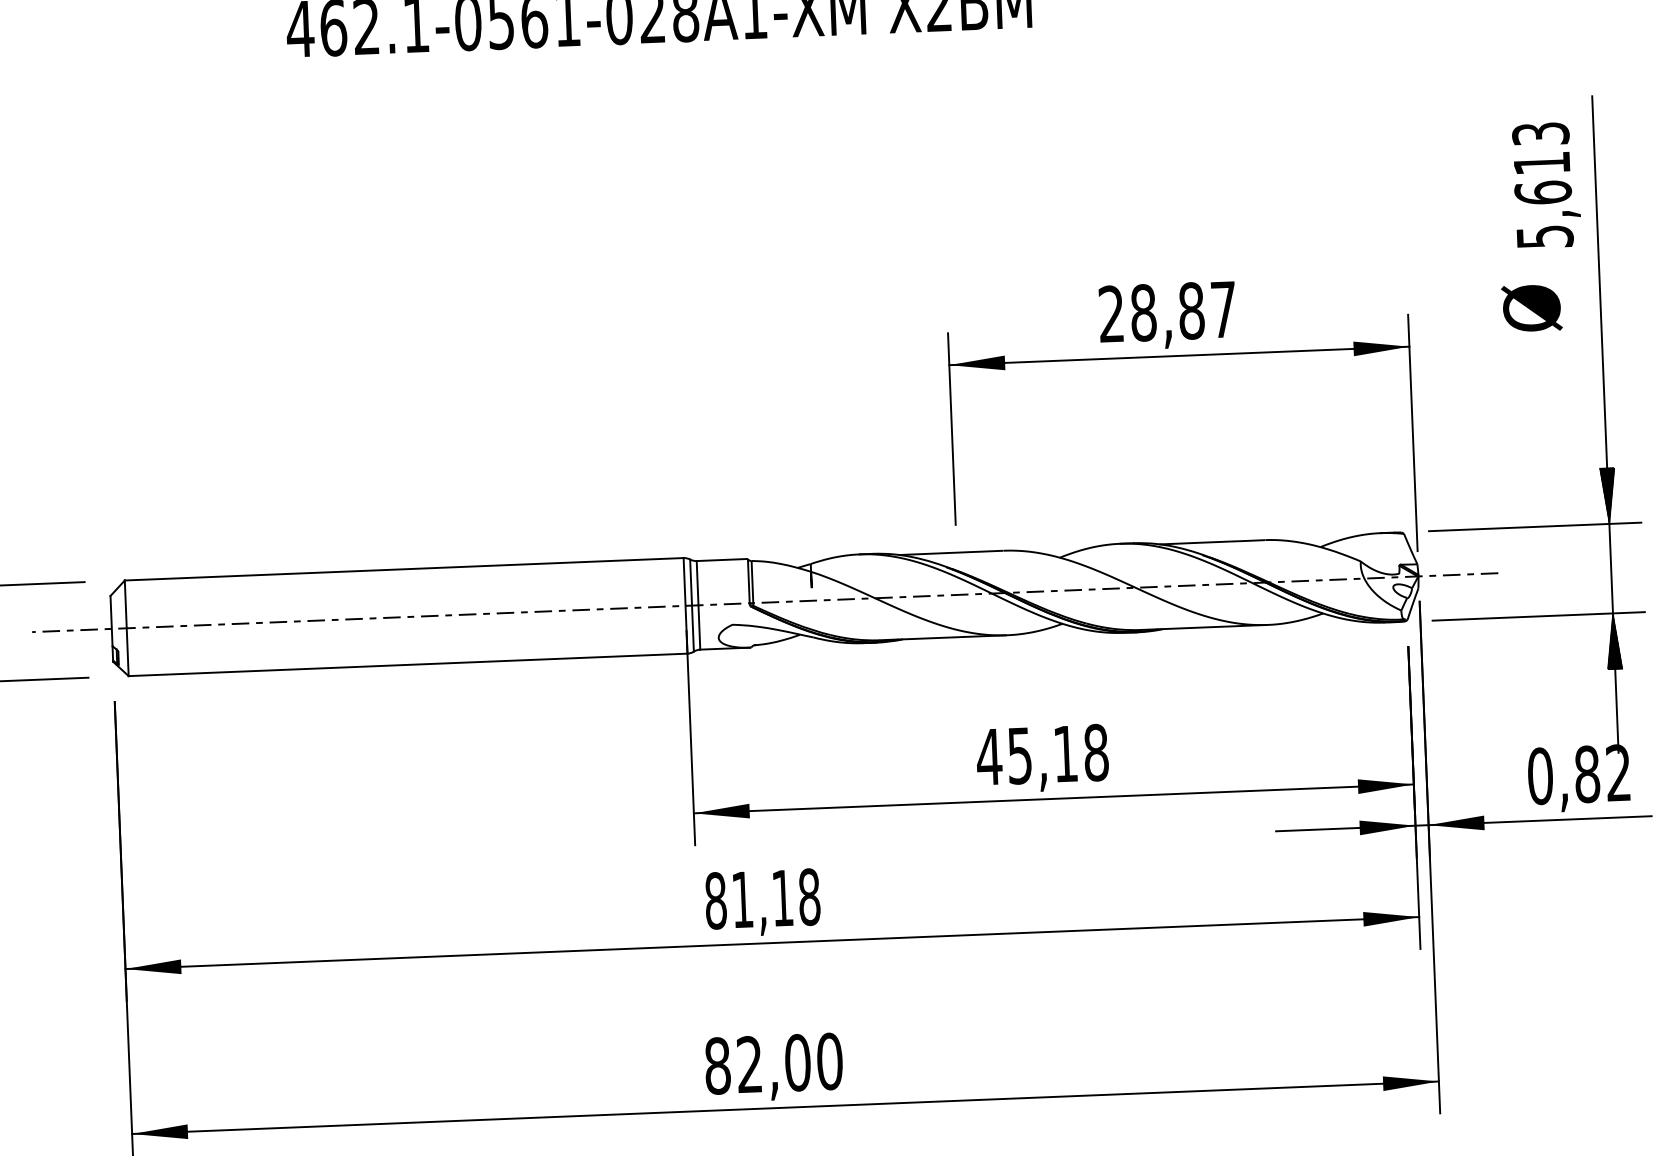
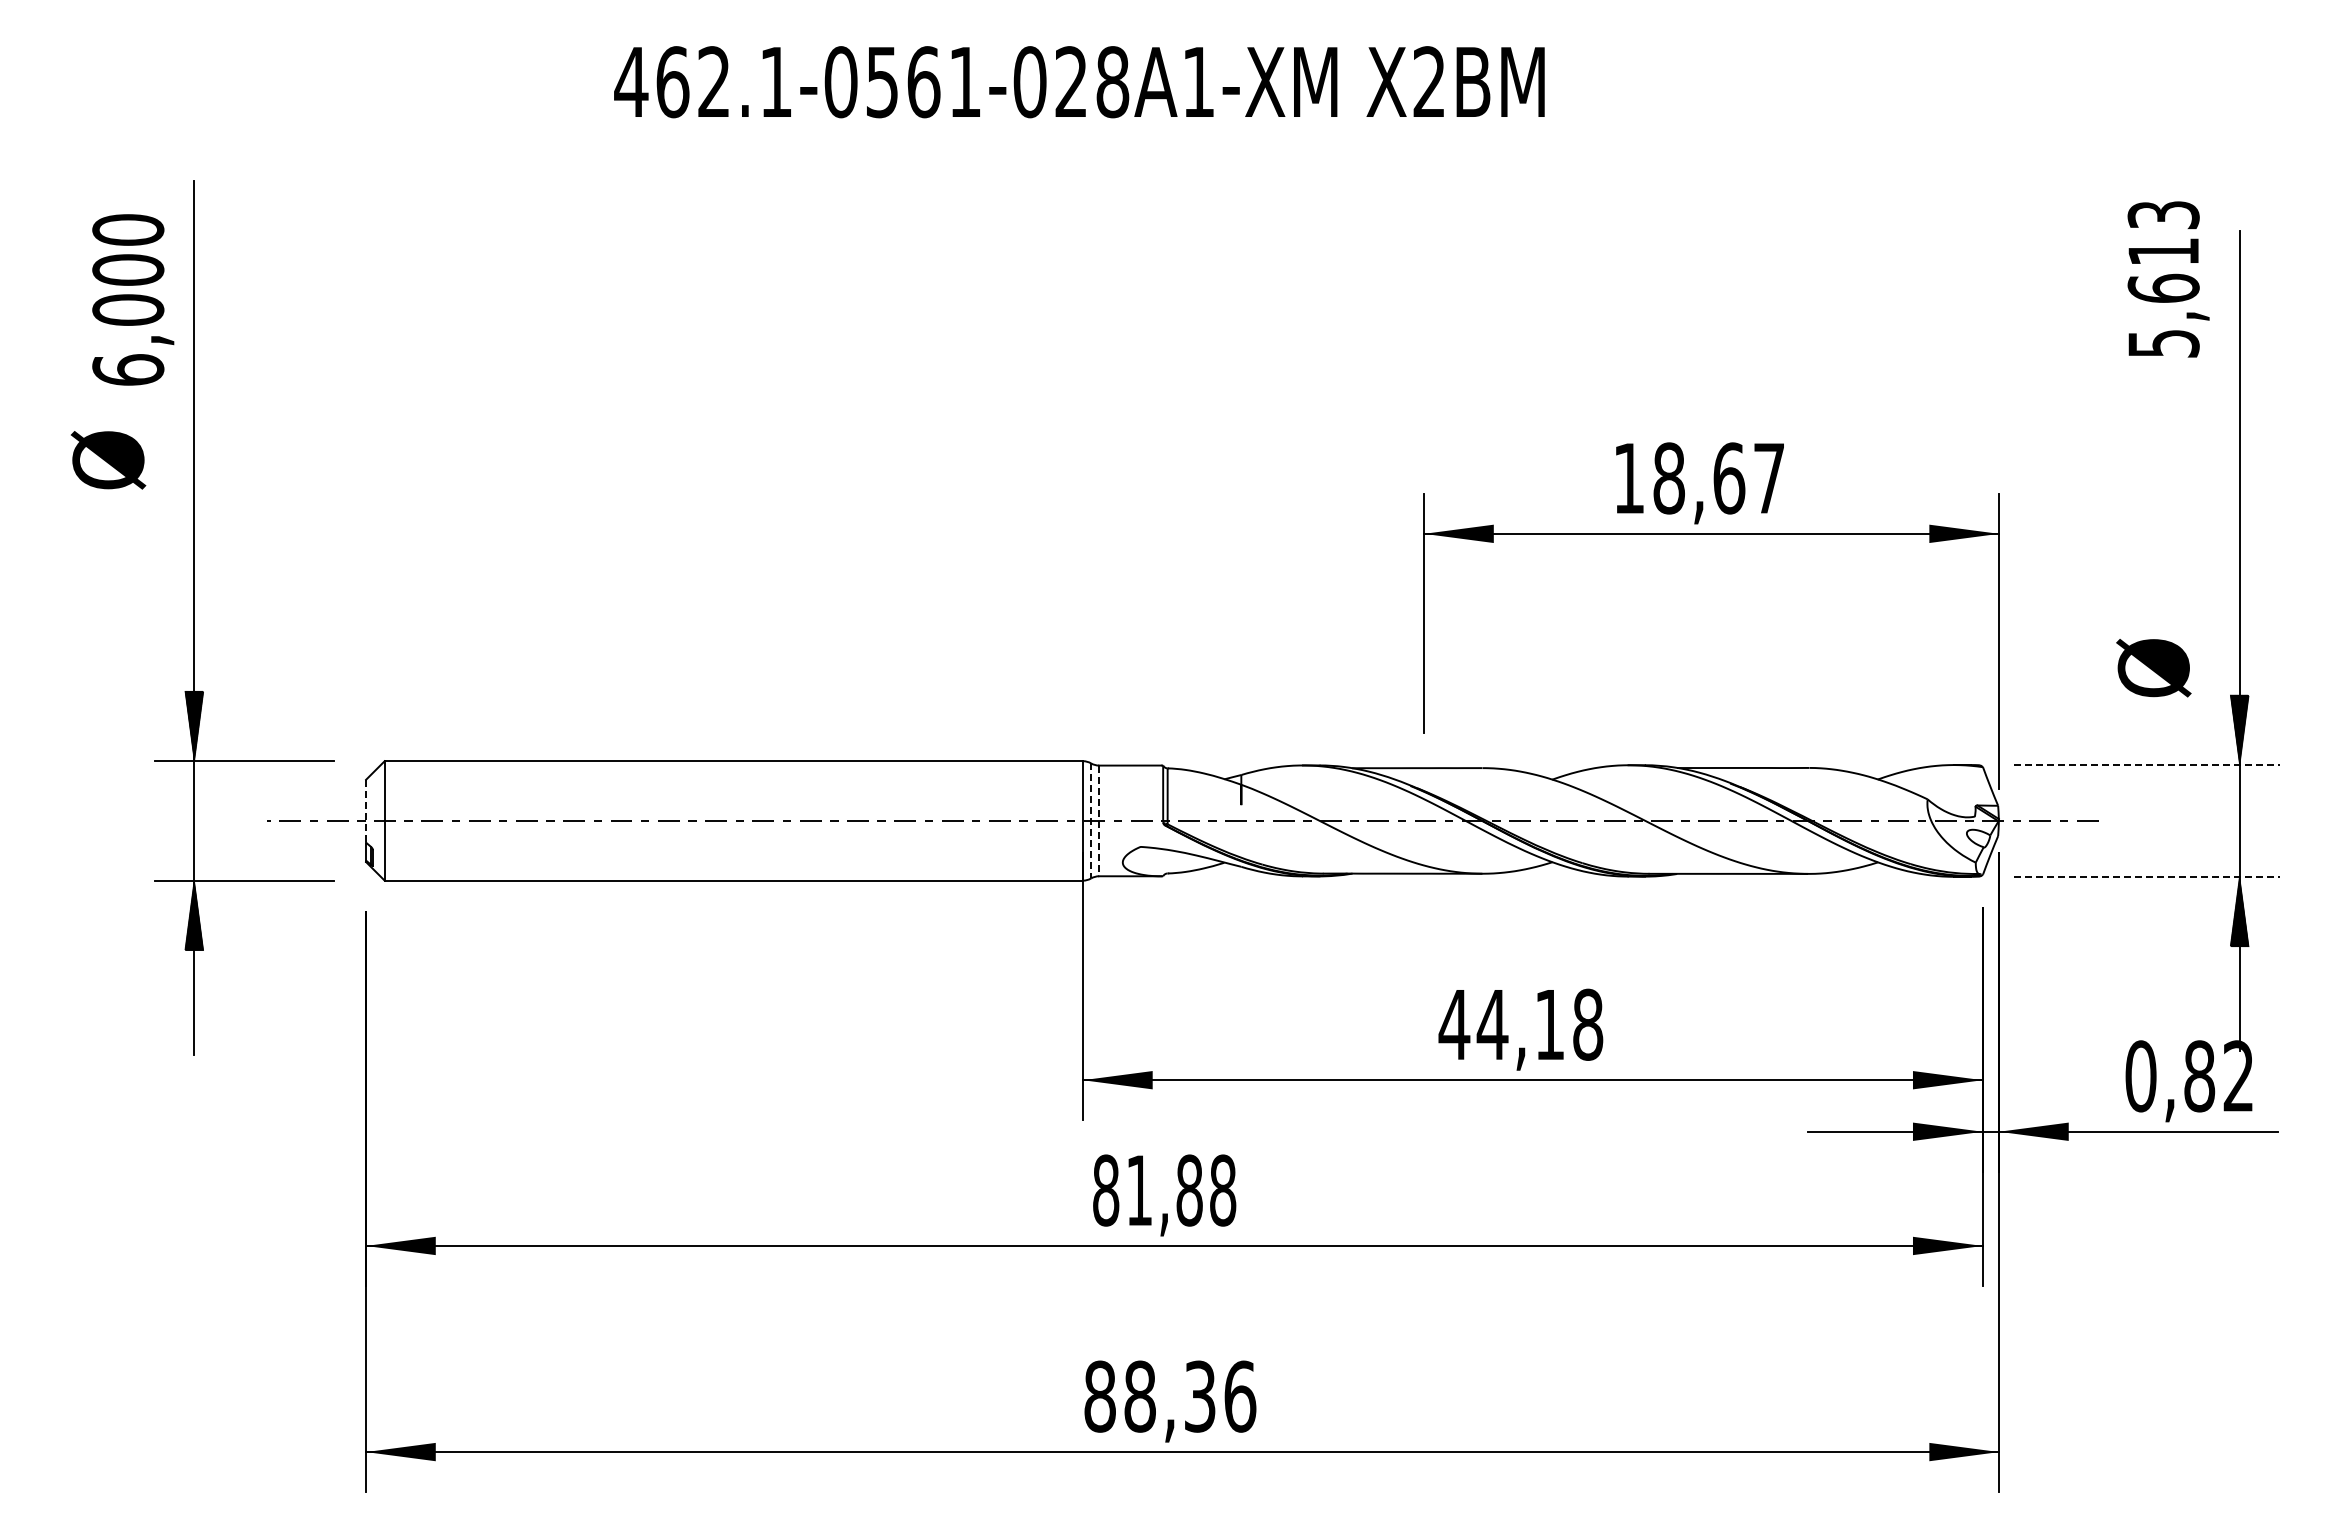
text: (1546, 185) -> (2168, 279), moved
text: (1531, 308) -> (2153, 668), moved
text: (1151, 312) -> (1679, 478), 28,87 -> 18,67
line: (1534, 527) -> (2146, 765), solid -> dashed
line: (692, 605) -> (1091, 820), solid -> dashed
line: (698, 605) -> (1099, 821), solid -> dashed
line: (1538, 616) -> (2146, 876), solid -> dashed
line: (111, 621) -> (366, 811), solid -> dashed
text: (1019, 756) -> (1492, 1025), 45,18 -> 44,18
text: (782, 898) -> (1189, 1190), 81,18 -> 81,88
text: (790, 1063) -> (1190, 1396), 82,00 -> 88,36

